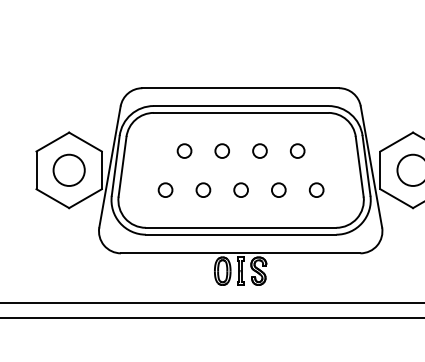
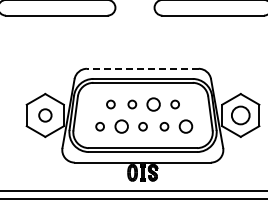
line: (240, 87) -> (142, 68), solid -> dashed
circle: (259, 151) -> (153, 104), size x1.6
circle: (69, 170) -> (45, 115), size x0.7
circle: (203, 189) -> (121, 126), size x1.6
circle: (315, 189) -> (185, 126), size x1.6

